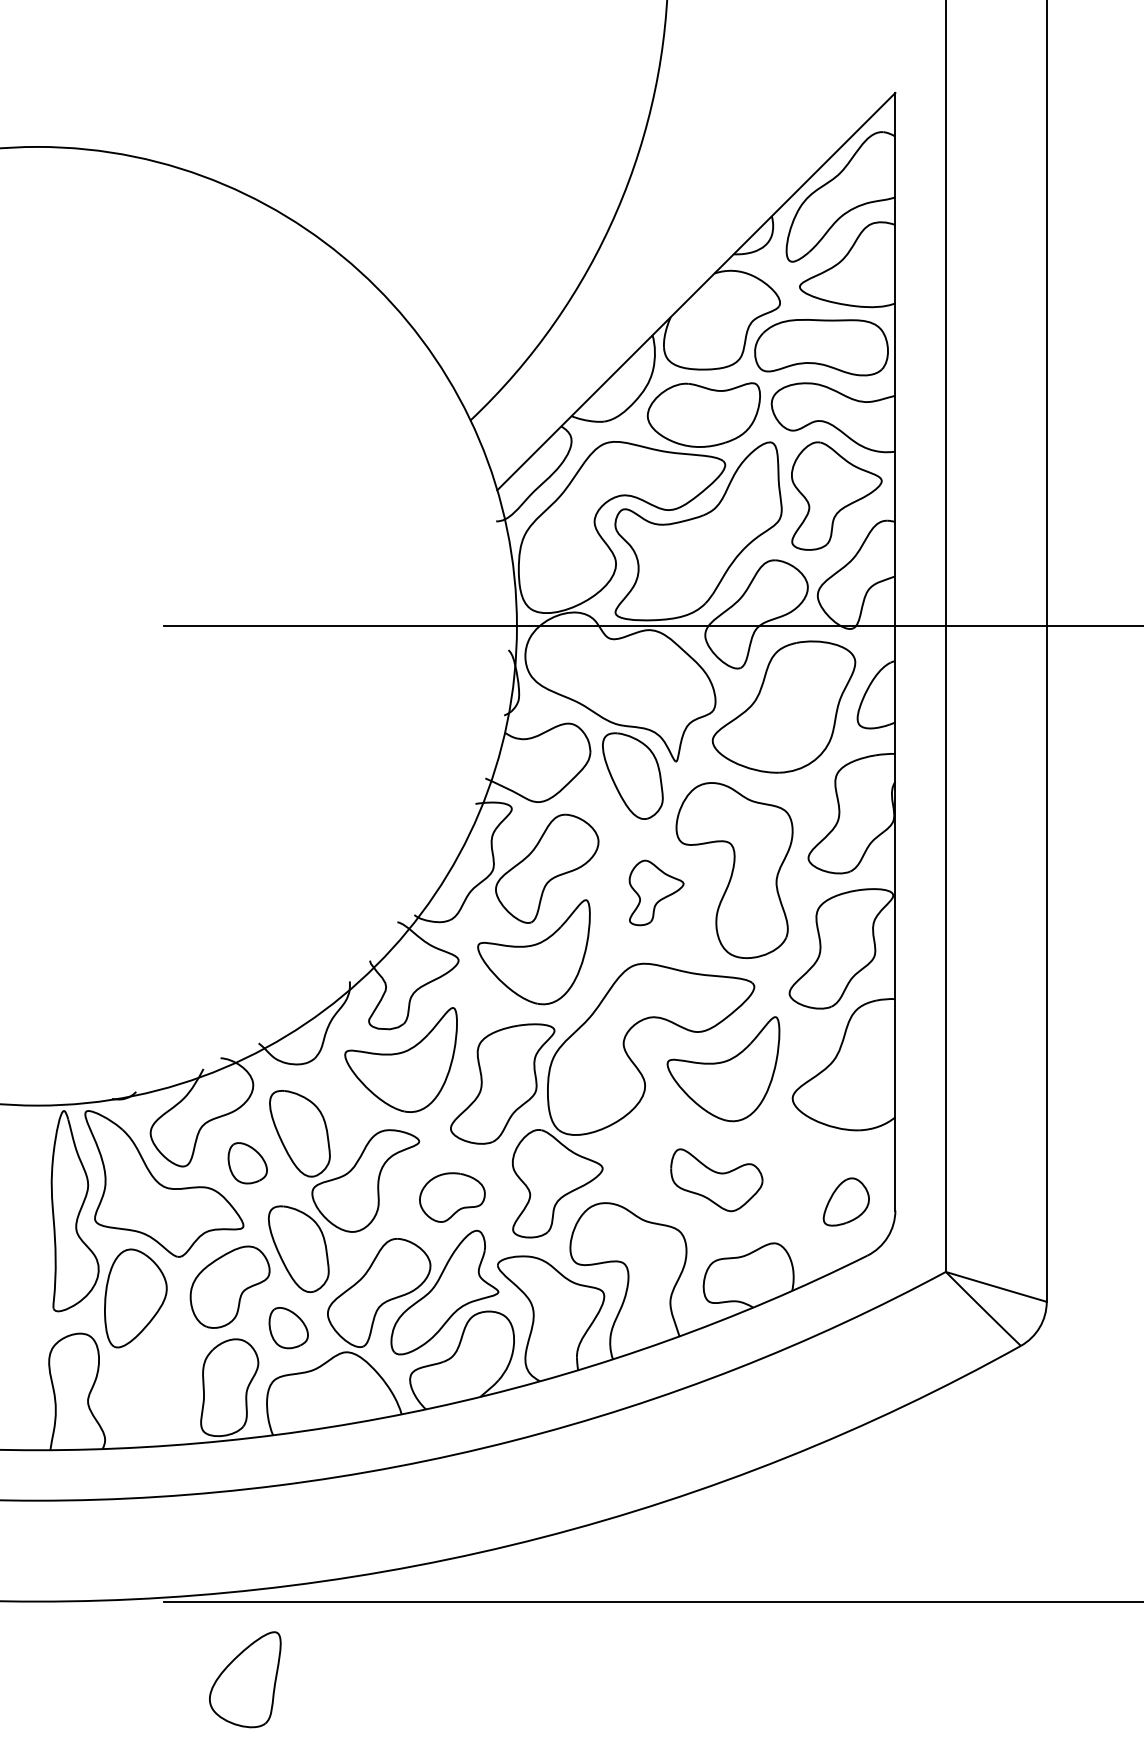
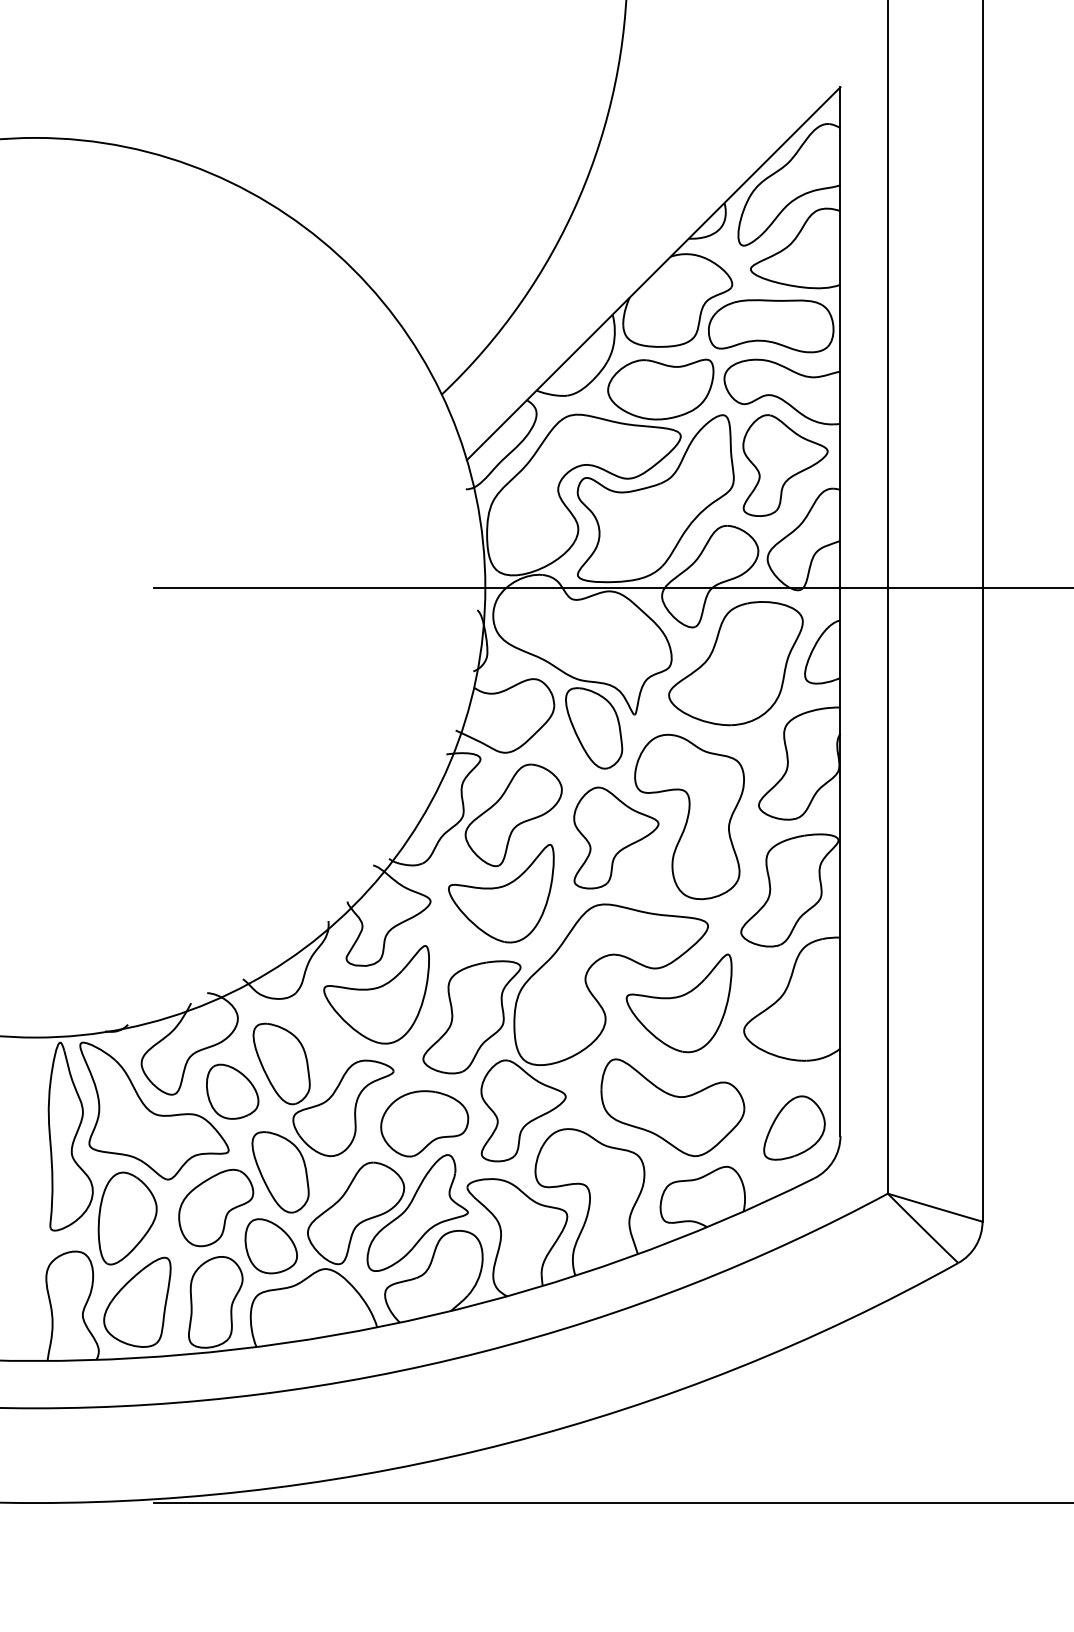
part: (656, 892) -> (616, 837), size x1.67
part: (247, 1163) -> (232, 1091), size x1.43
part: (716, 1180) -> (672, 1107), size x1.67
part: (452, 1197) -> (424, 1123), size x1.43
part: (846, 1201) -> (794, 1127), size x1.43
part: (288, 1328) -> (270, 1246), size x1.43
part: (245, 1678) -> (137, 1301), moved

